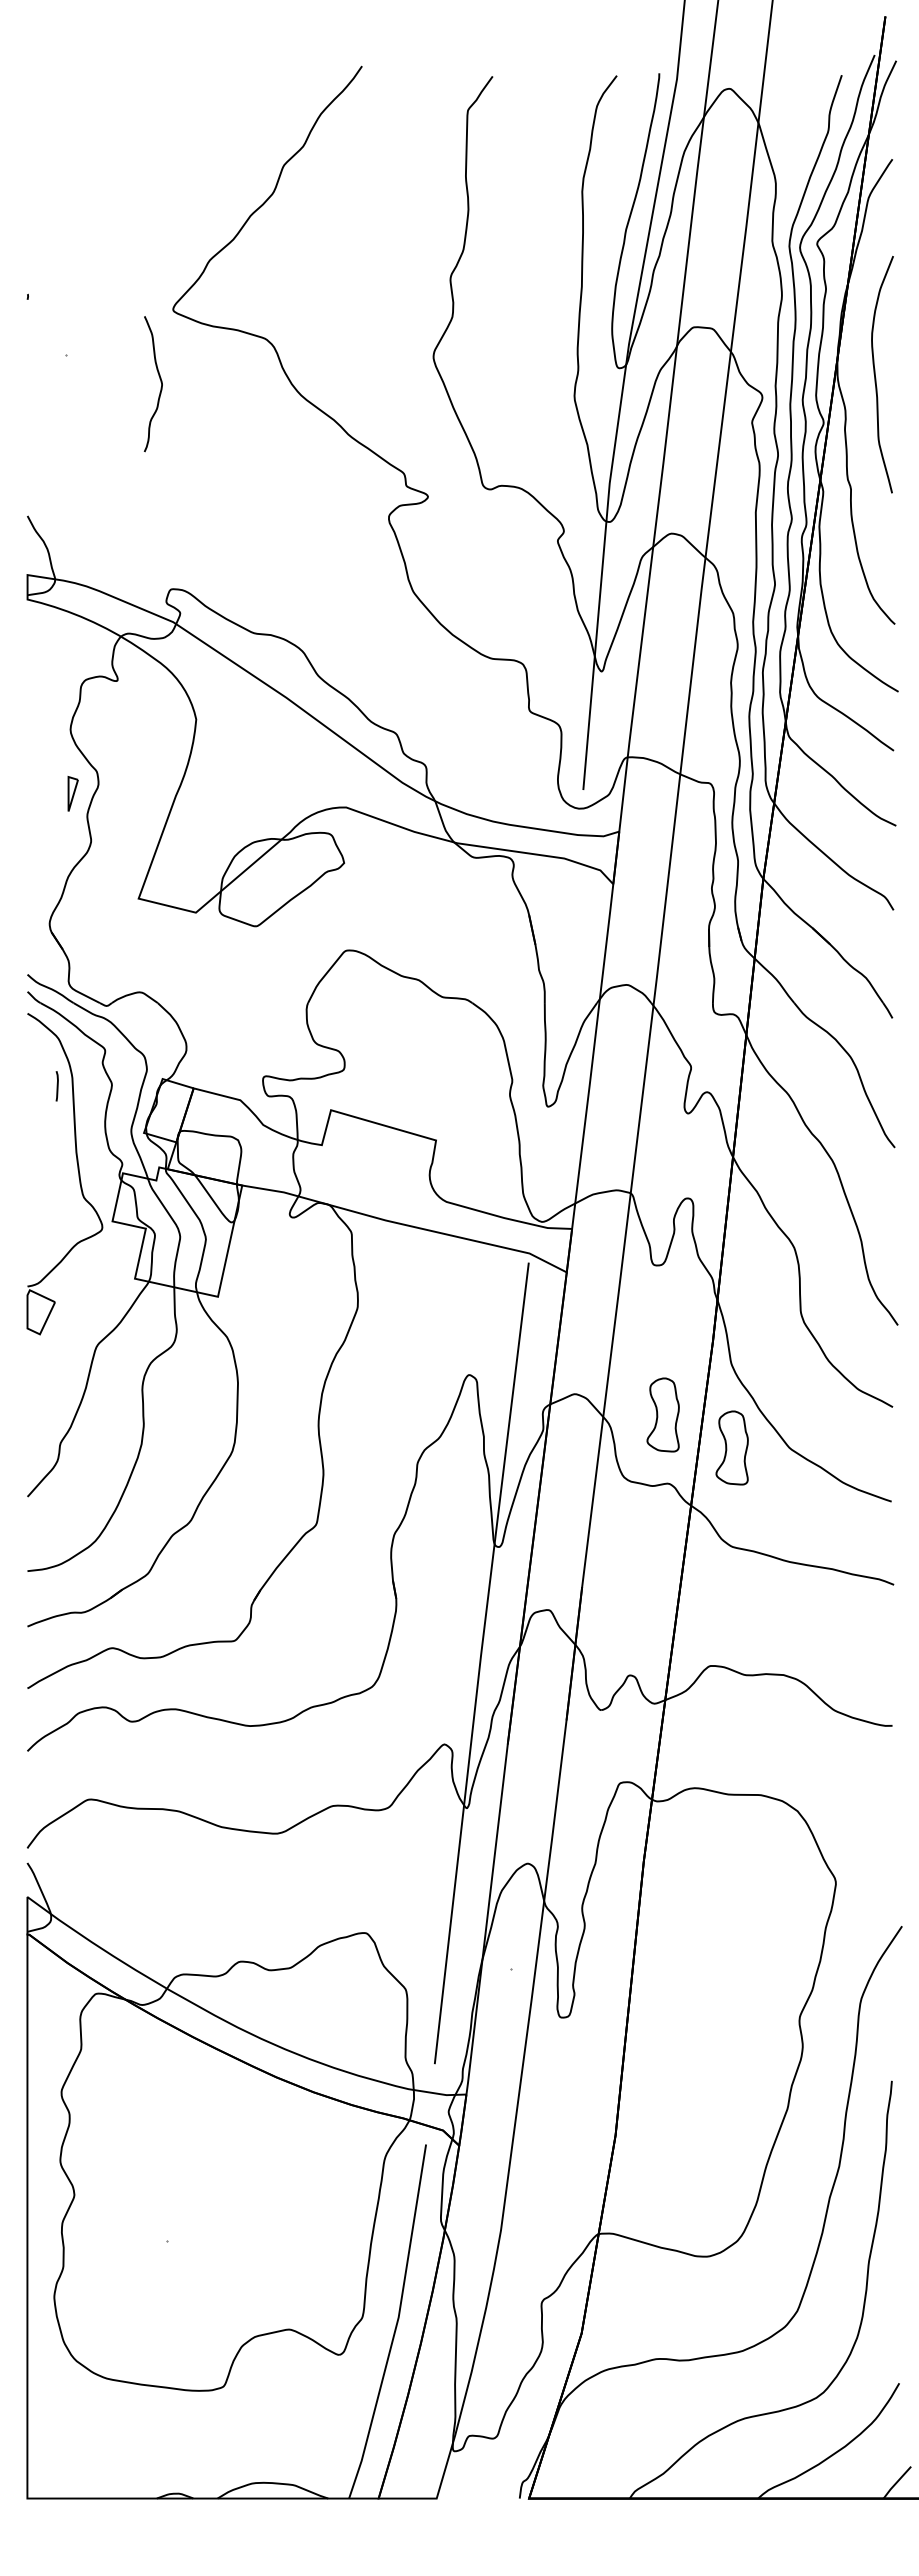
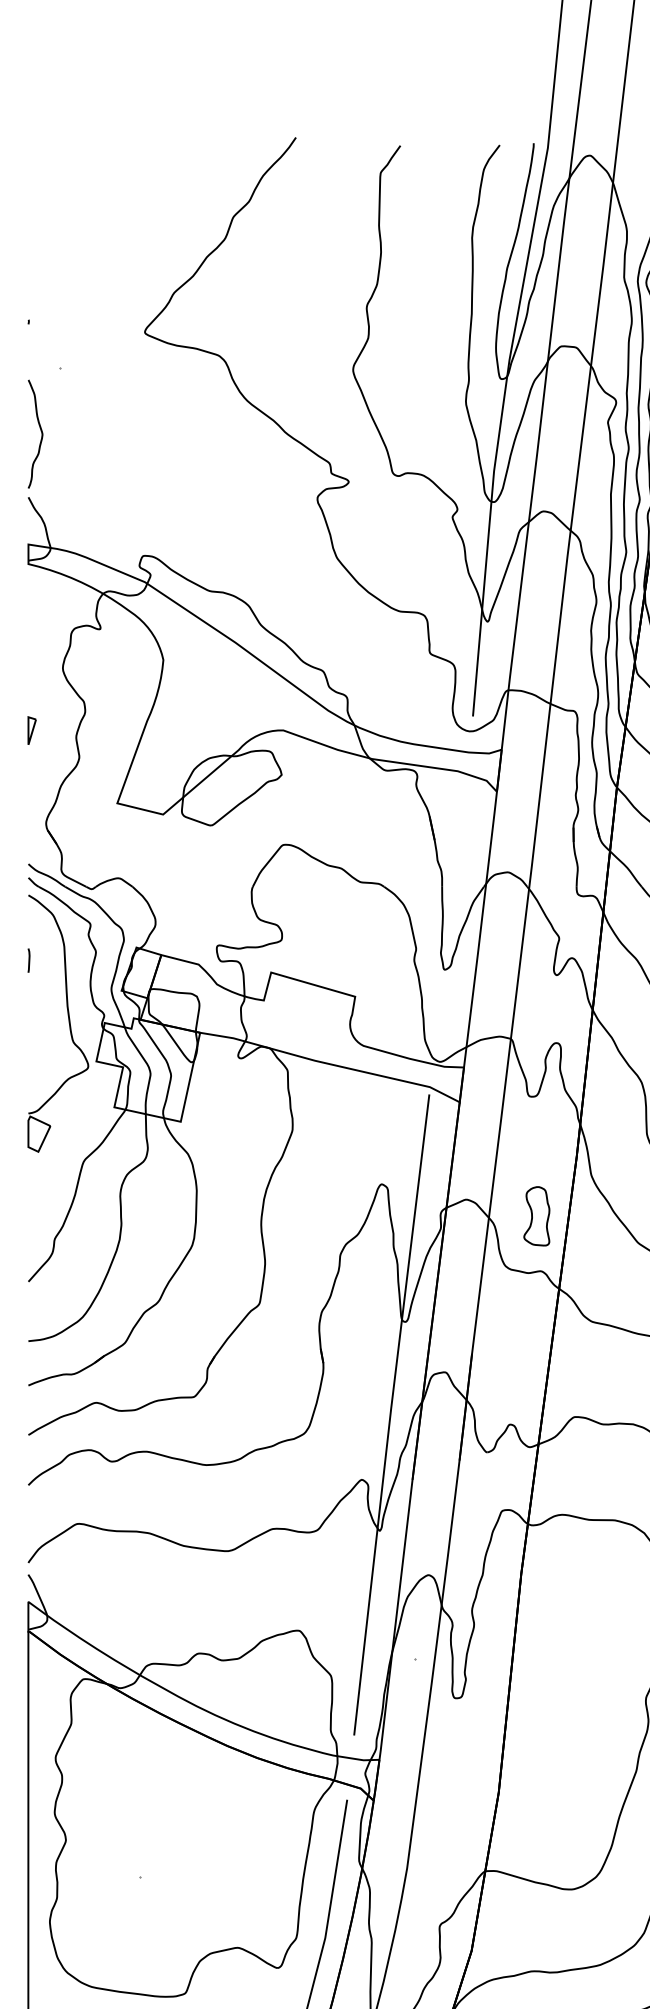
curve: (160, 382) -> (41, 432), moved
part: (72, 793) -> (31, 730), moved
line: (56, 1086) -> (28, 960), moved
part: (731, 1447) -> (591, 1242), removed

